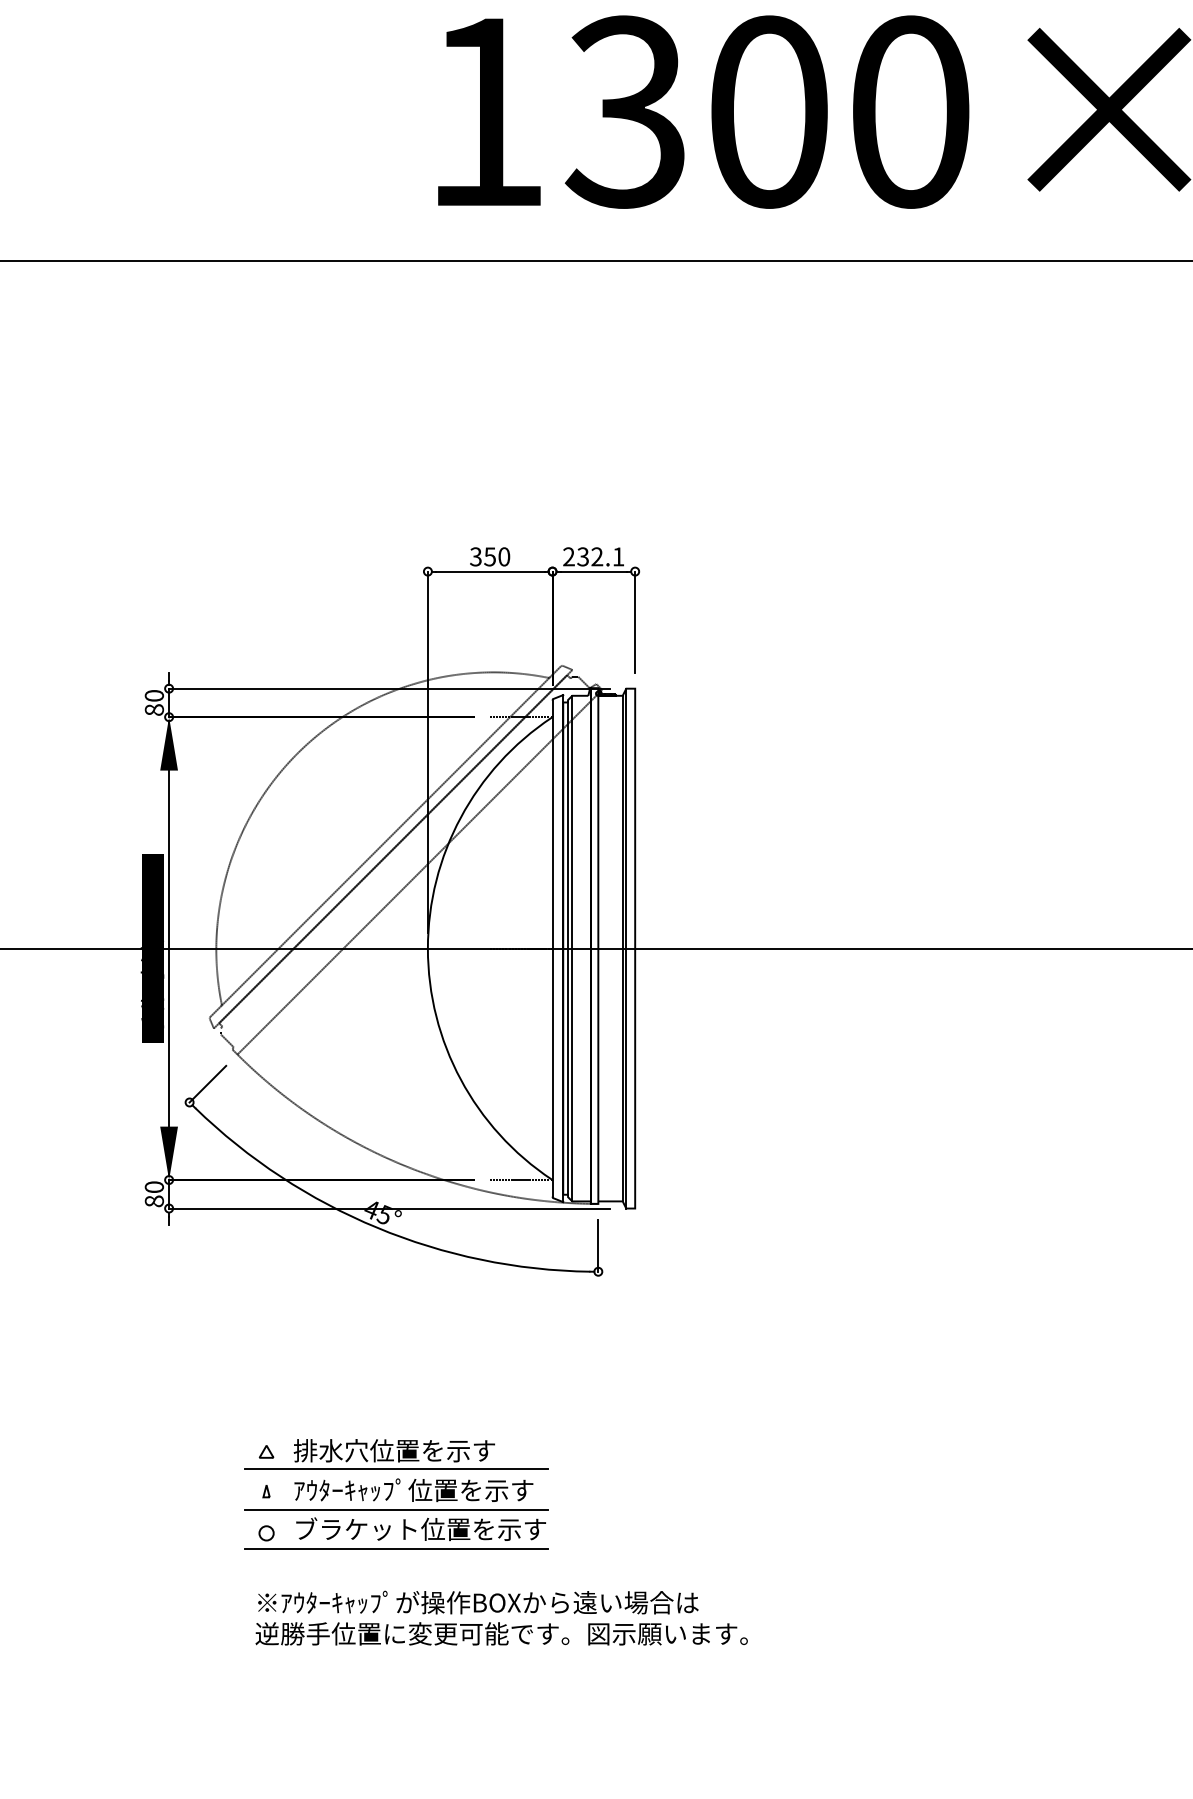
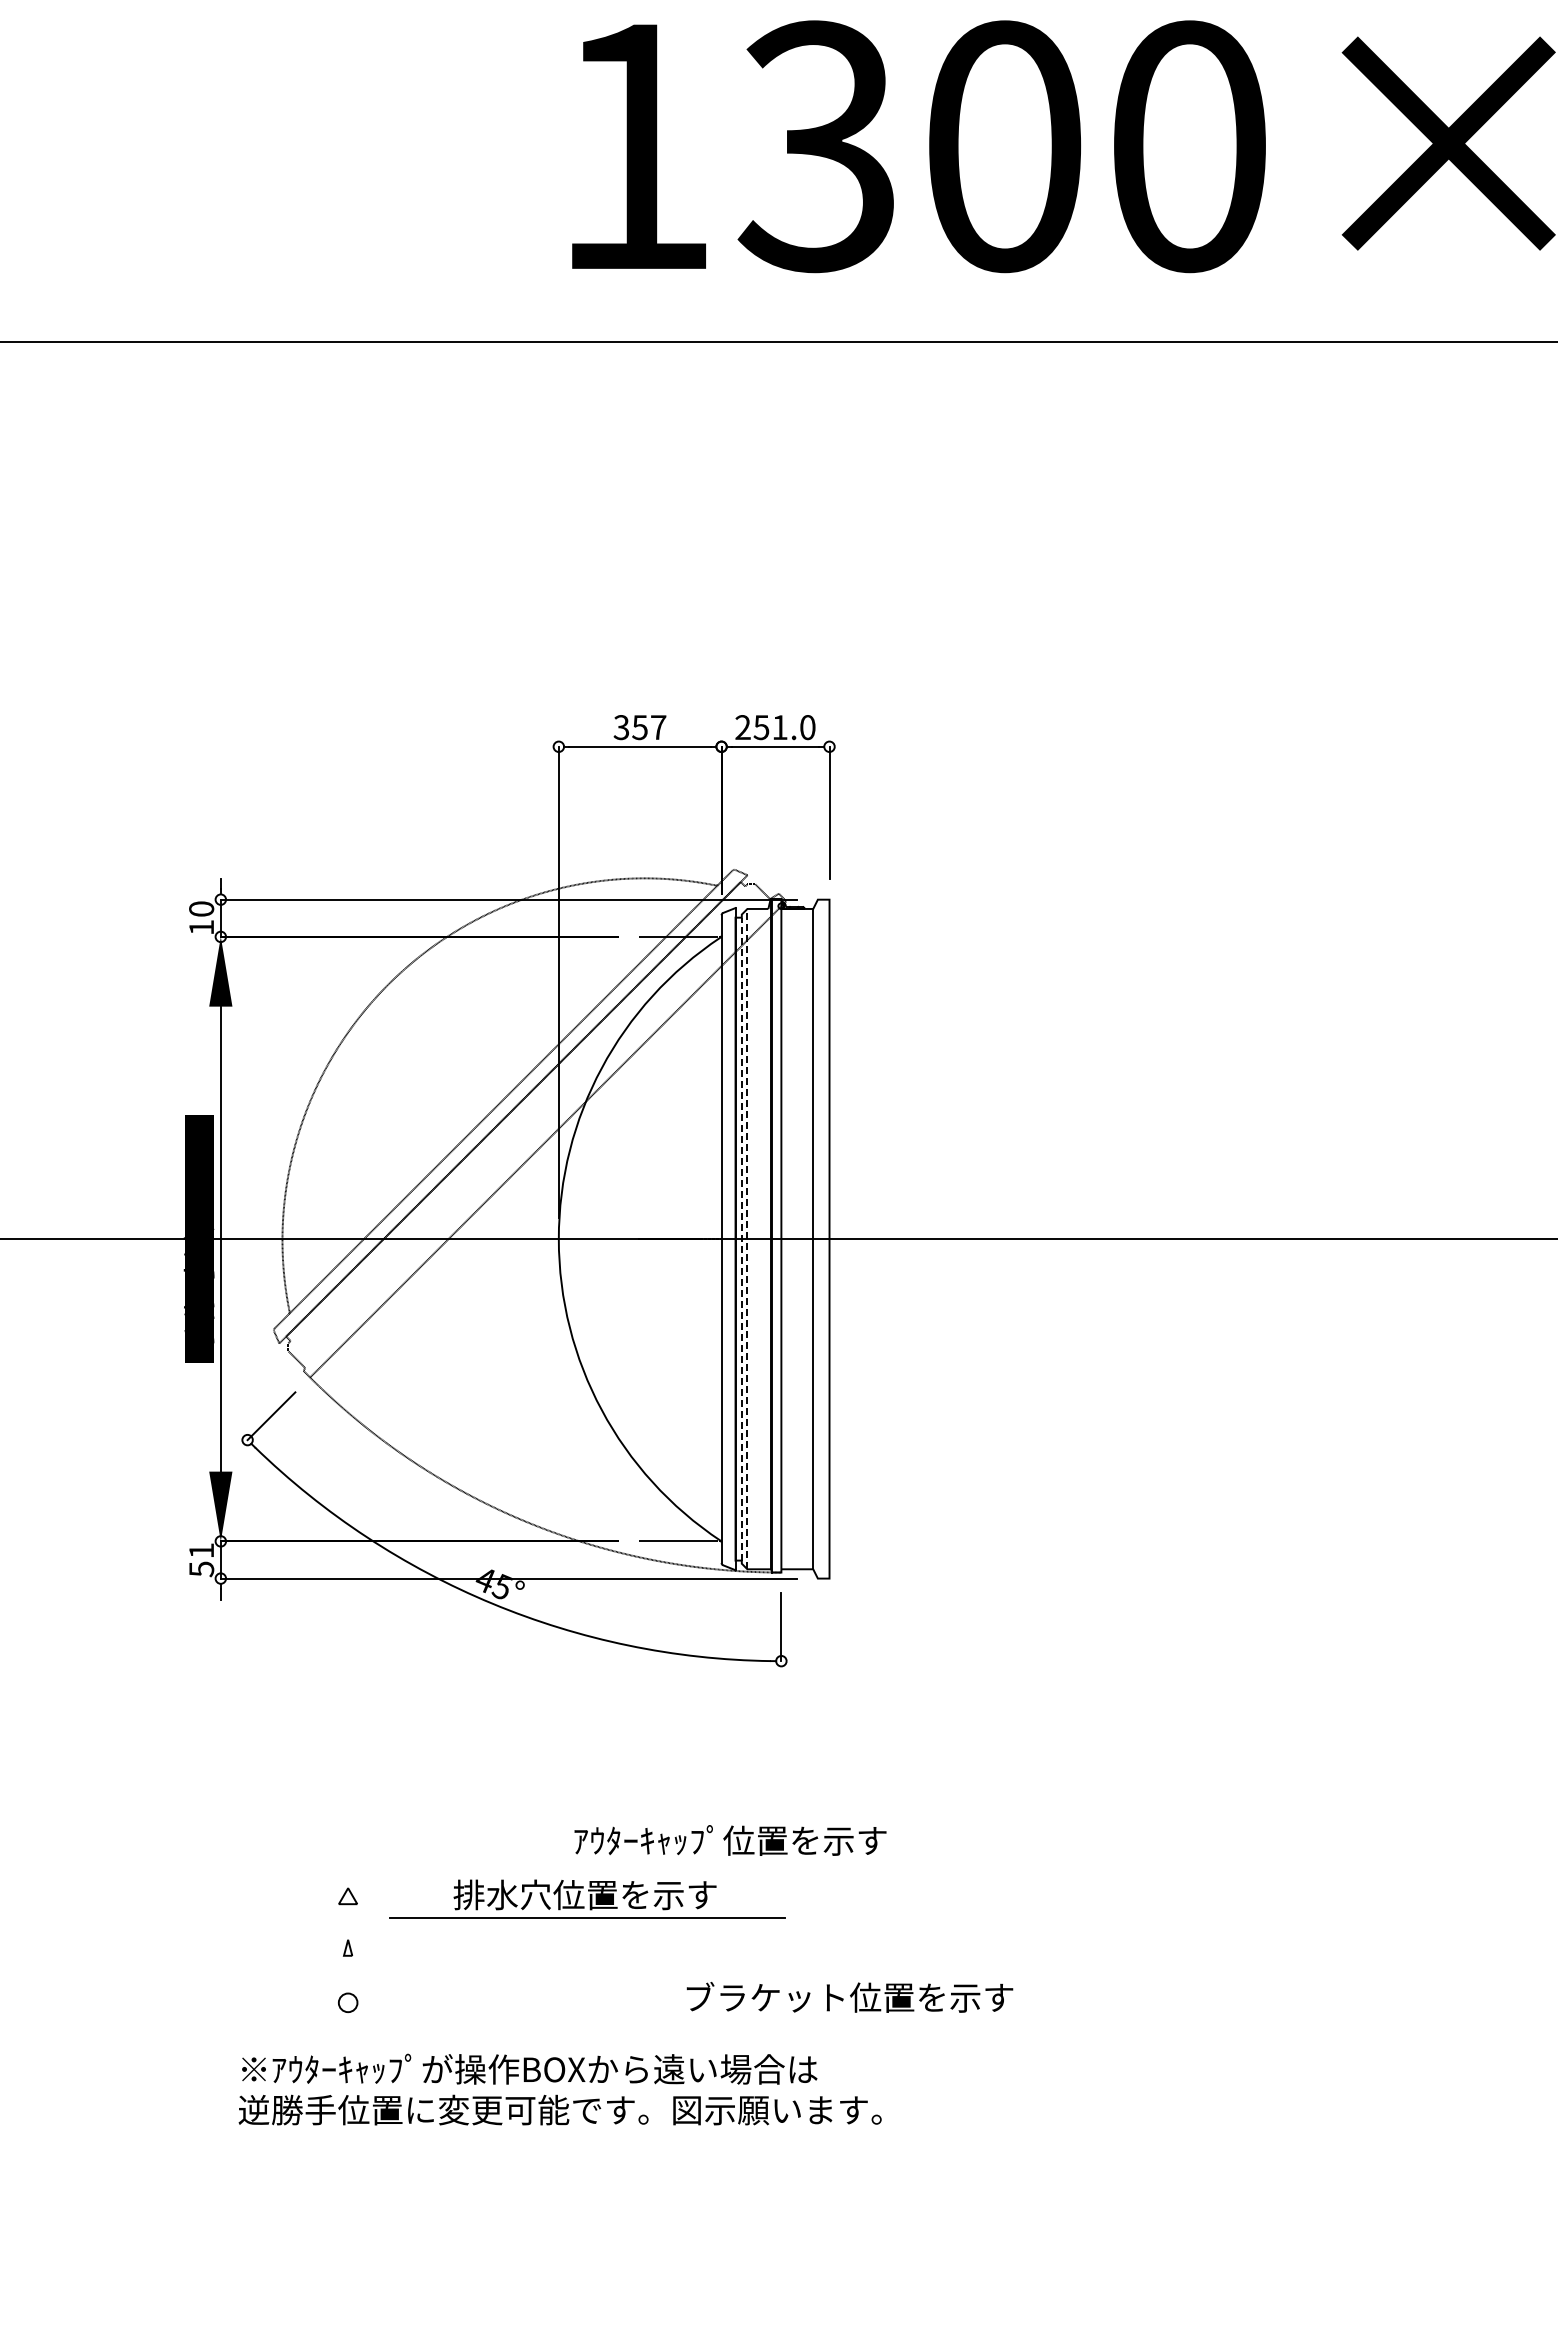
text: (504, 556) -> (658, 727), 350 -> 357
text: (600, 556) -> (784, 727), 232.1 -> 251.0
text: (154, 709) -> (201, 927), 80 -> 10
line: (567, 948) -> (741, 1238), solid -> dashed
line: (572, 948) -> (747, 1238), solid -> dashed
line: (625, 948) -> (817, 1238), removed
text: (154, 1194) -> (201, 1560), 80 -> 51
part: (396, 1453) -> (587, 1898), moved
text: (413, 1490) -> (730, 1840), moved
line: (396, 1510) -> (517, 1972), removed
text: (420, 1529) -> (849, 1997), moved
line: (396, 1549) -> (517, 2023), removed
text: (501, 1618) -> (559, 2089), moved

